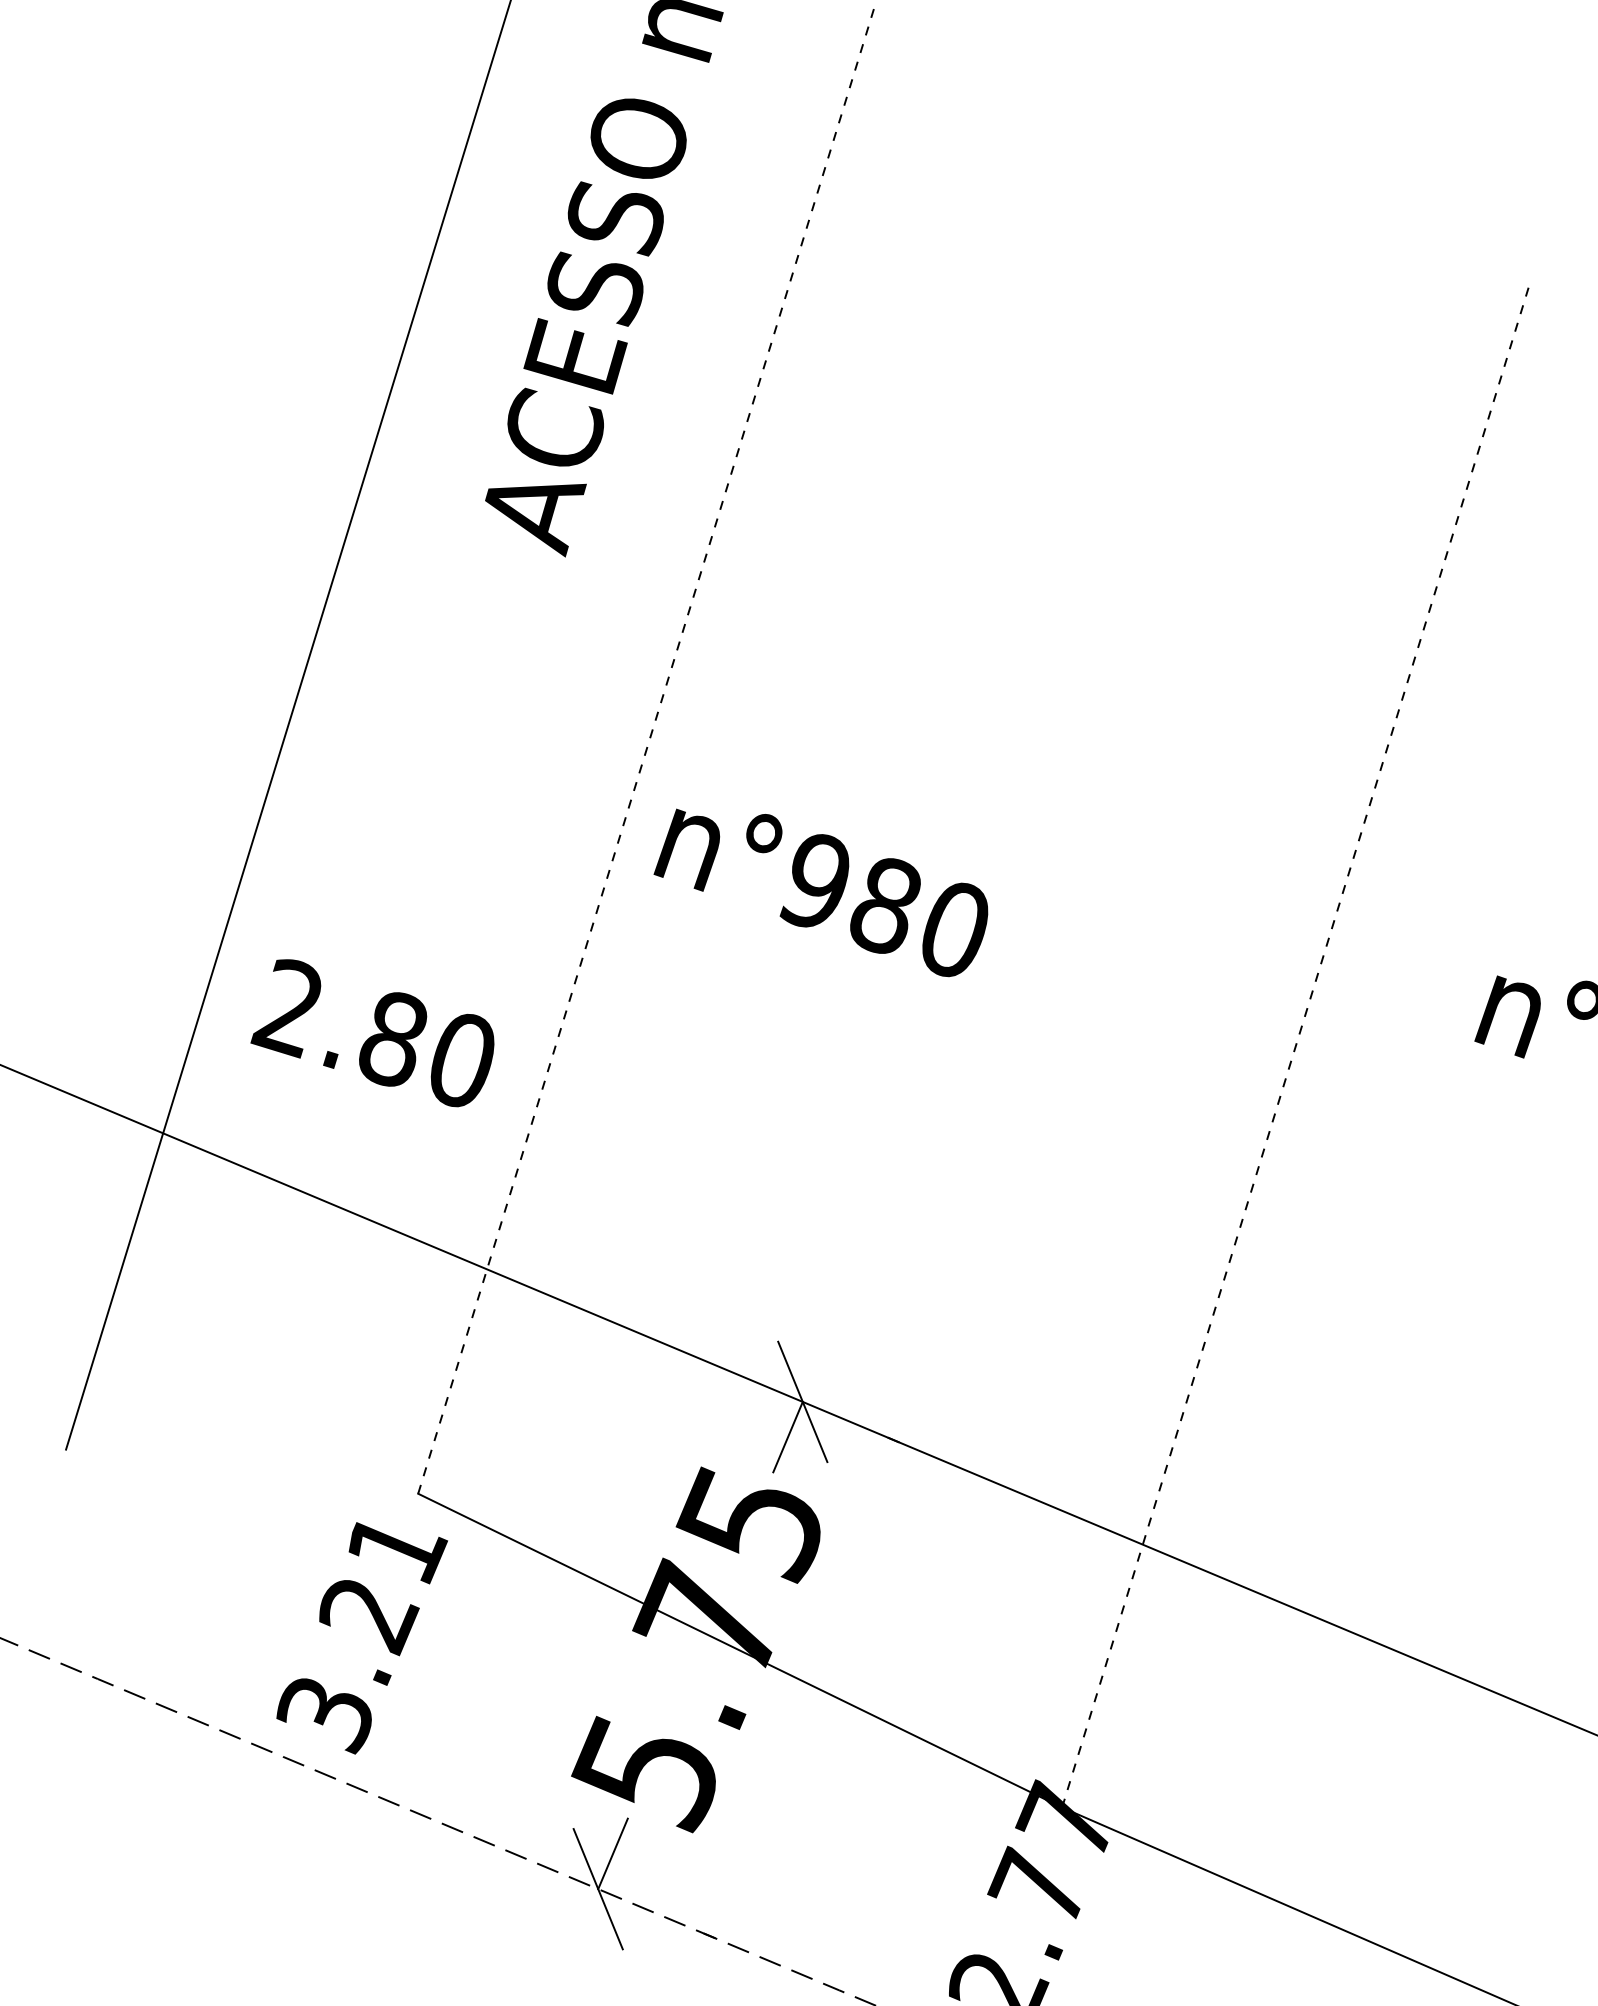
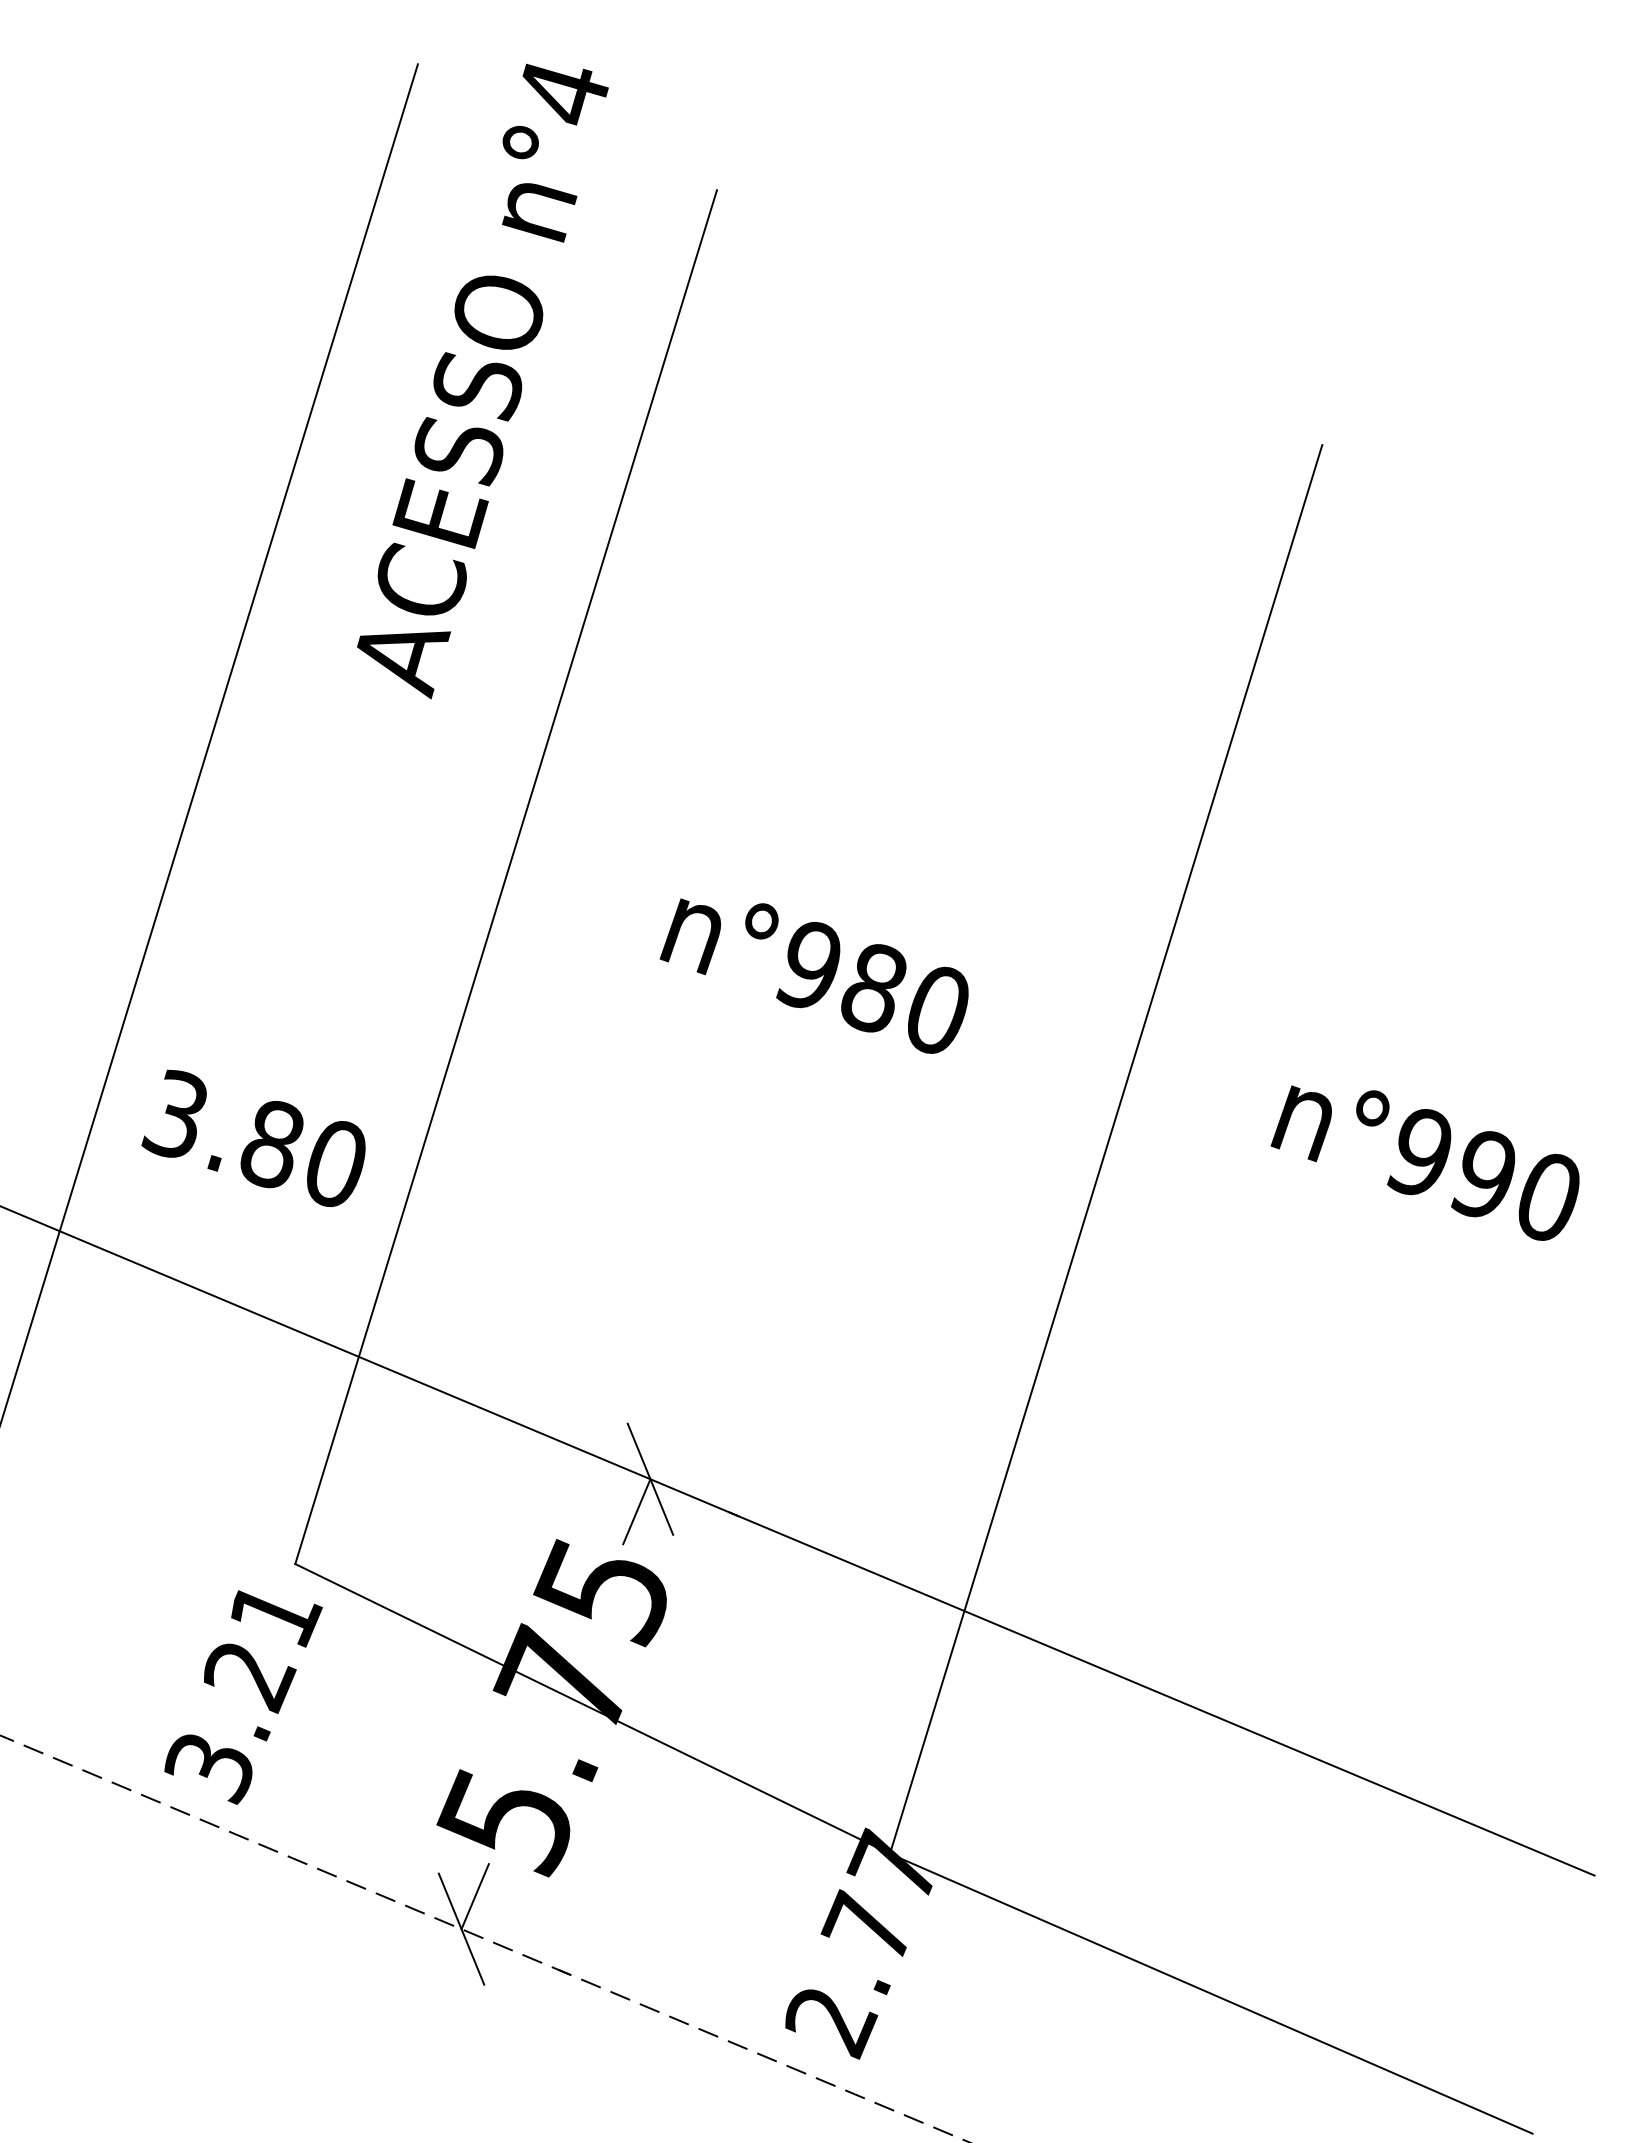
line: (646, 750) -> (506, 877), dashed -> solid
text: (820, 892) -> (813, 975), moved
text: (286, 1008) -> (173, 1115), 2.80 -> 3.80
line: (1296, 1044) -> (1106, 1149), dashed -> solid

